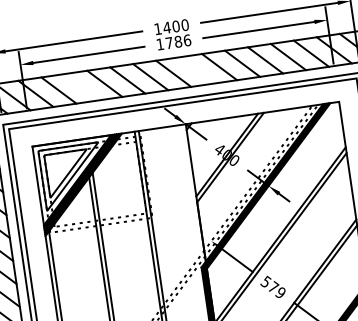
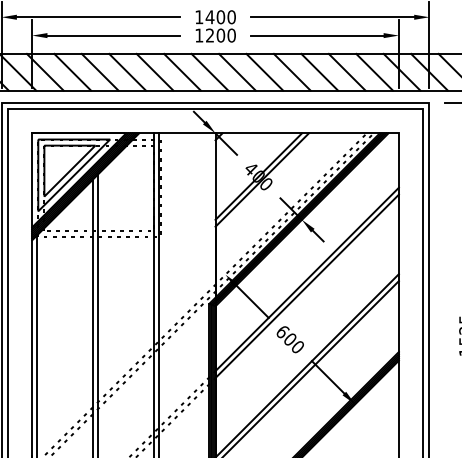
text: (178, 41) -> (220, 35), 1786 -> 1200
line: (196, 69) -> (237, 71), added
line: (81, 86) -> (99, 71), added
text: (271, 286) -> (288, 338), 579 -> 600

